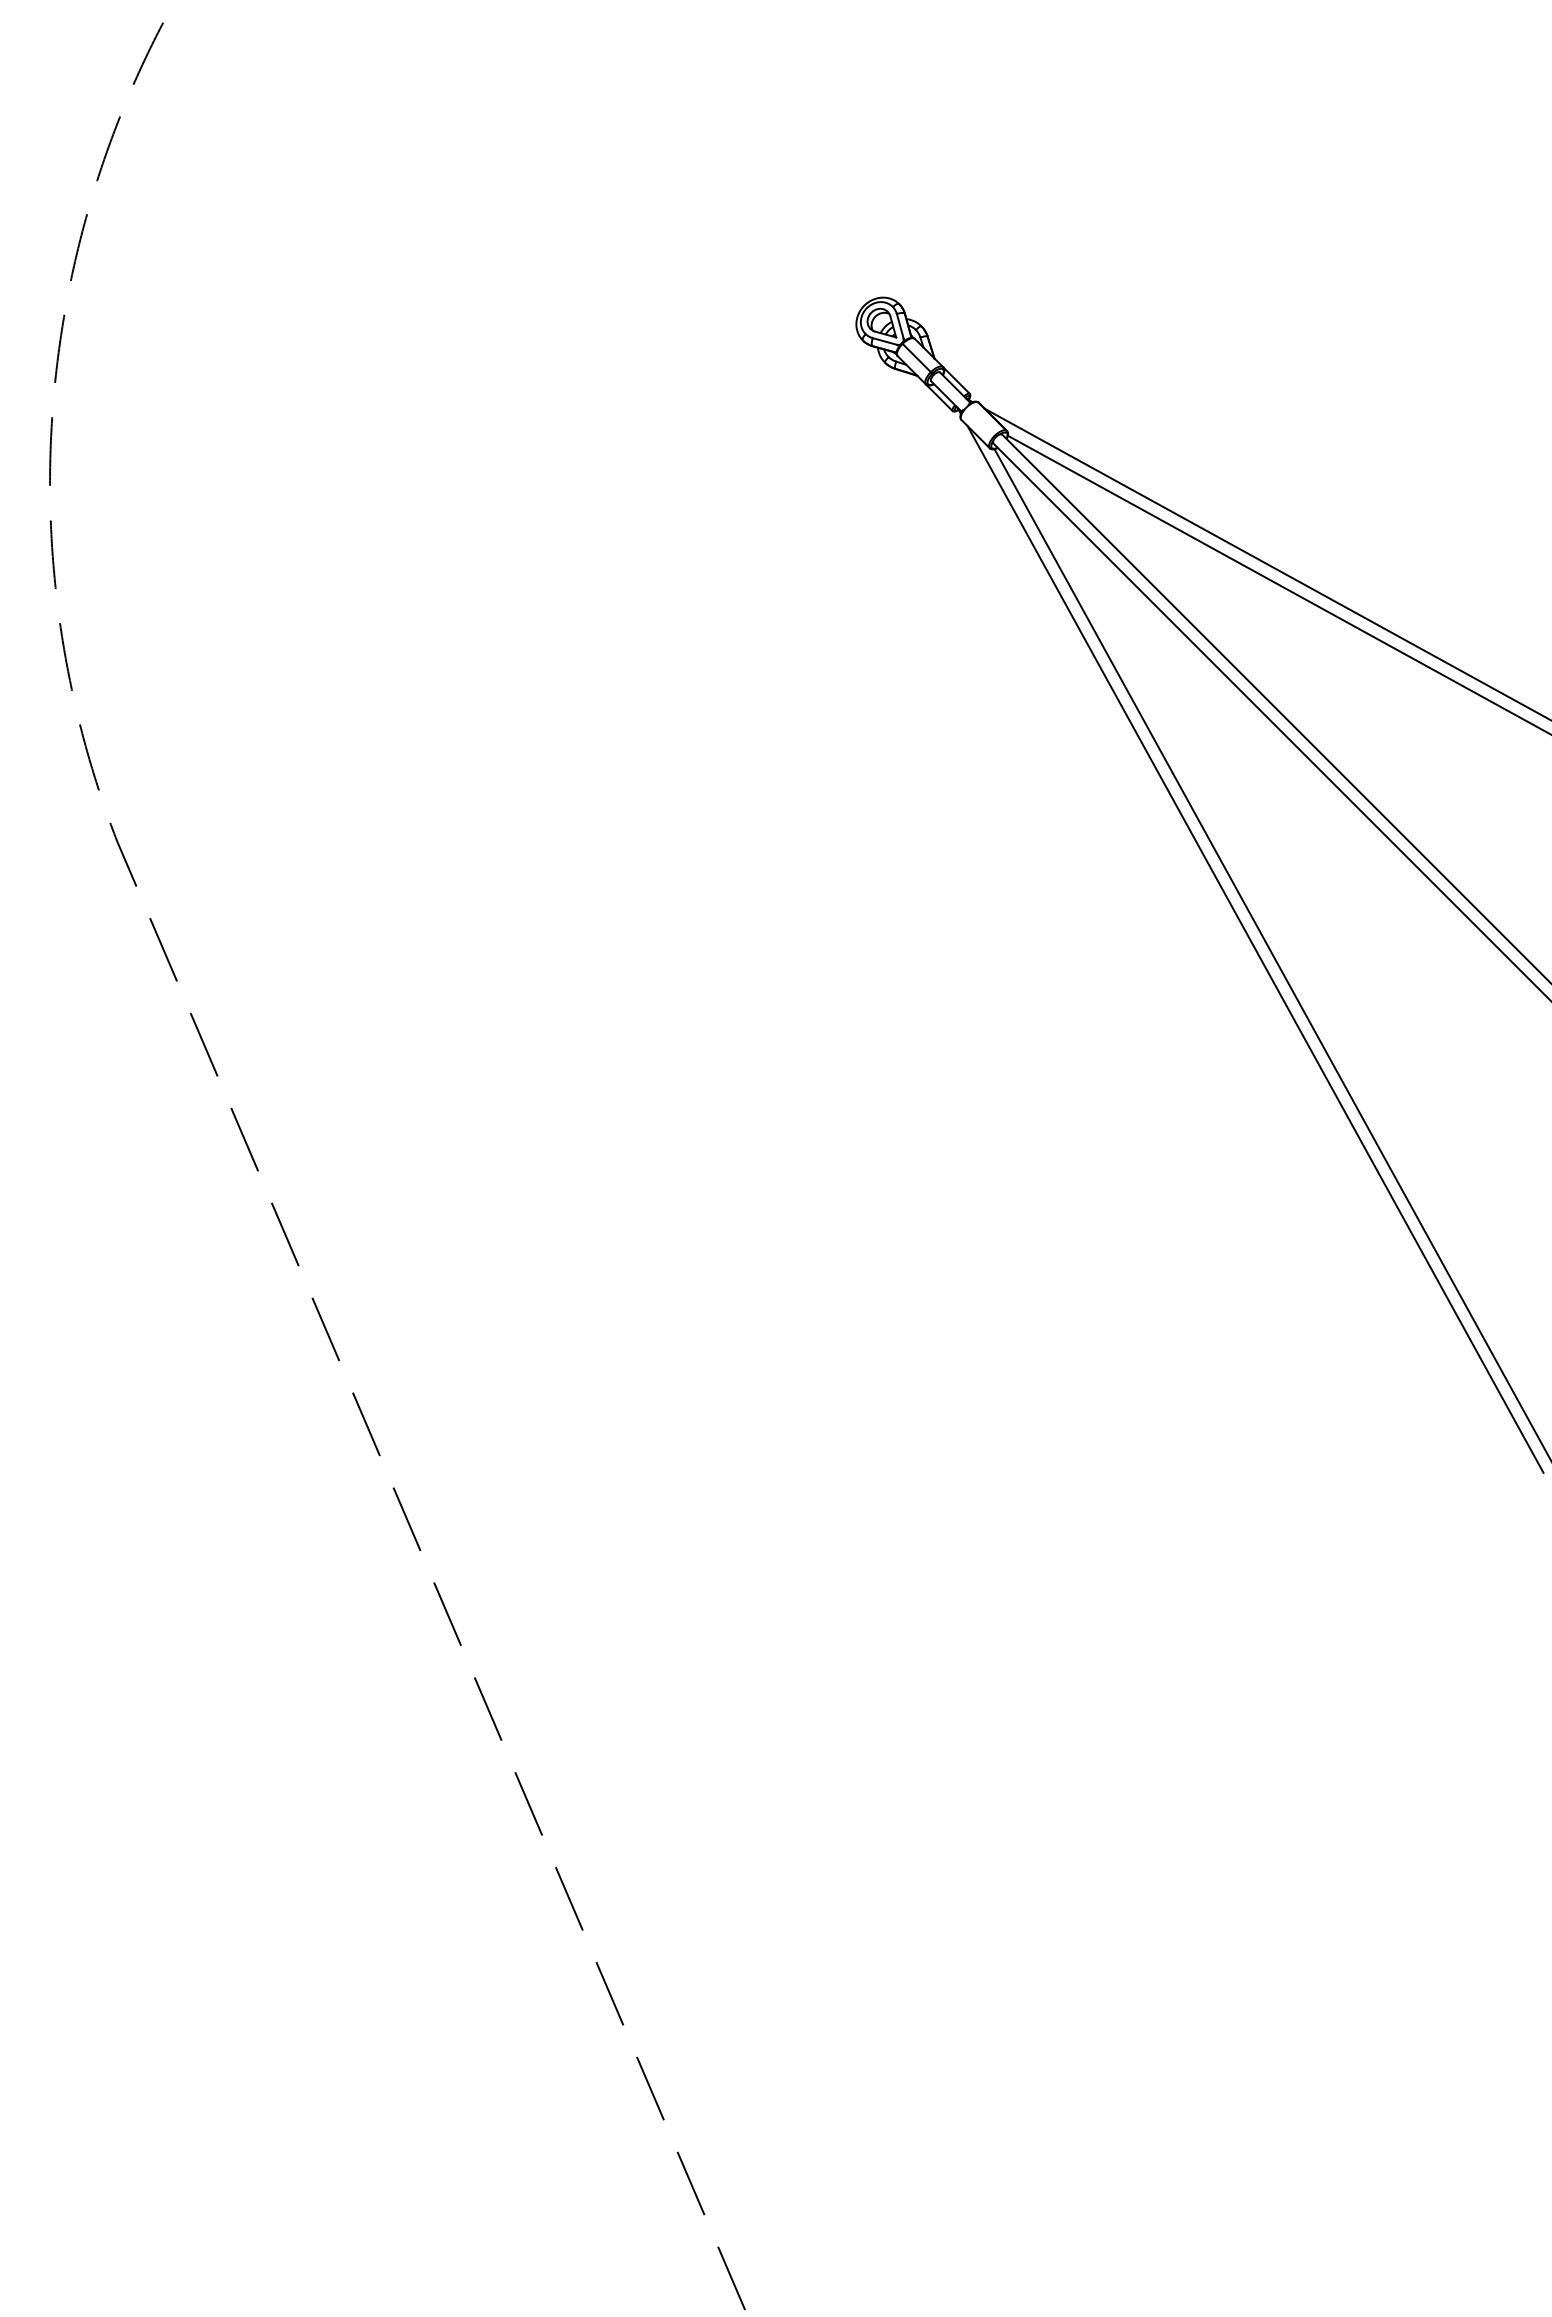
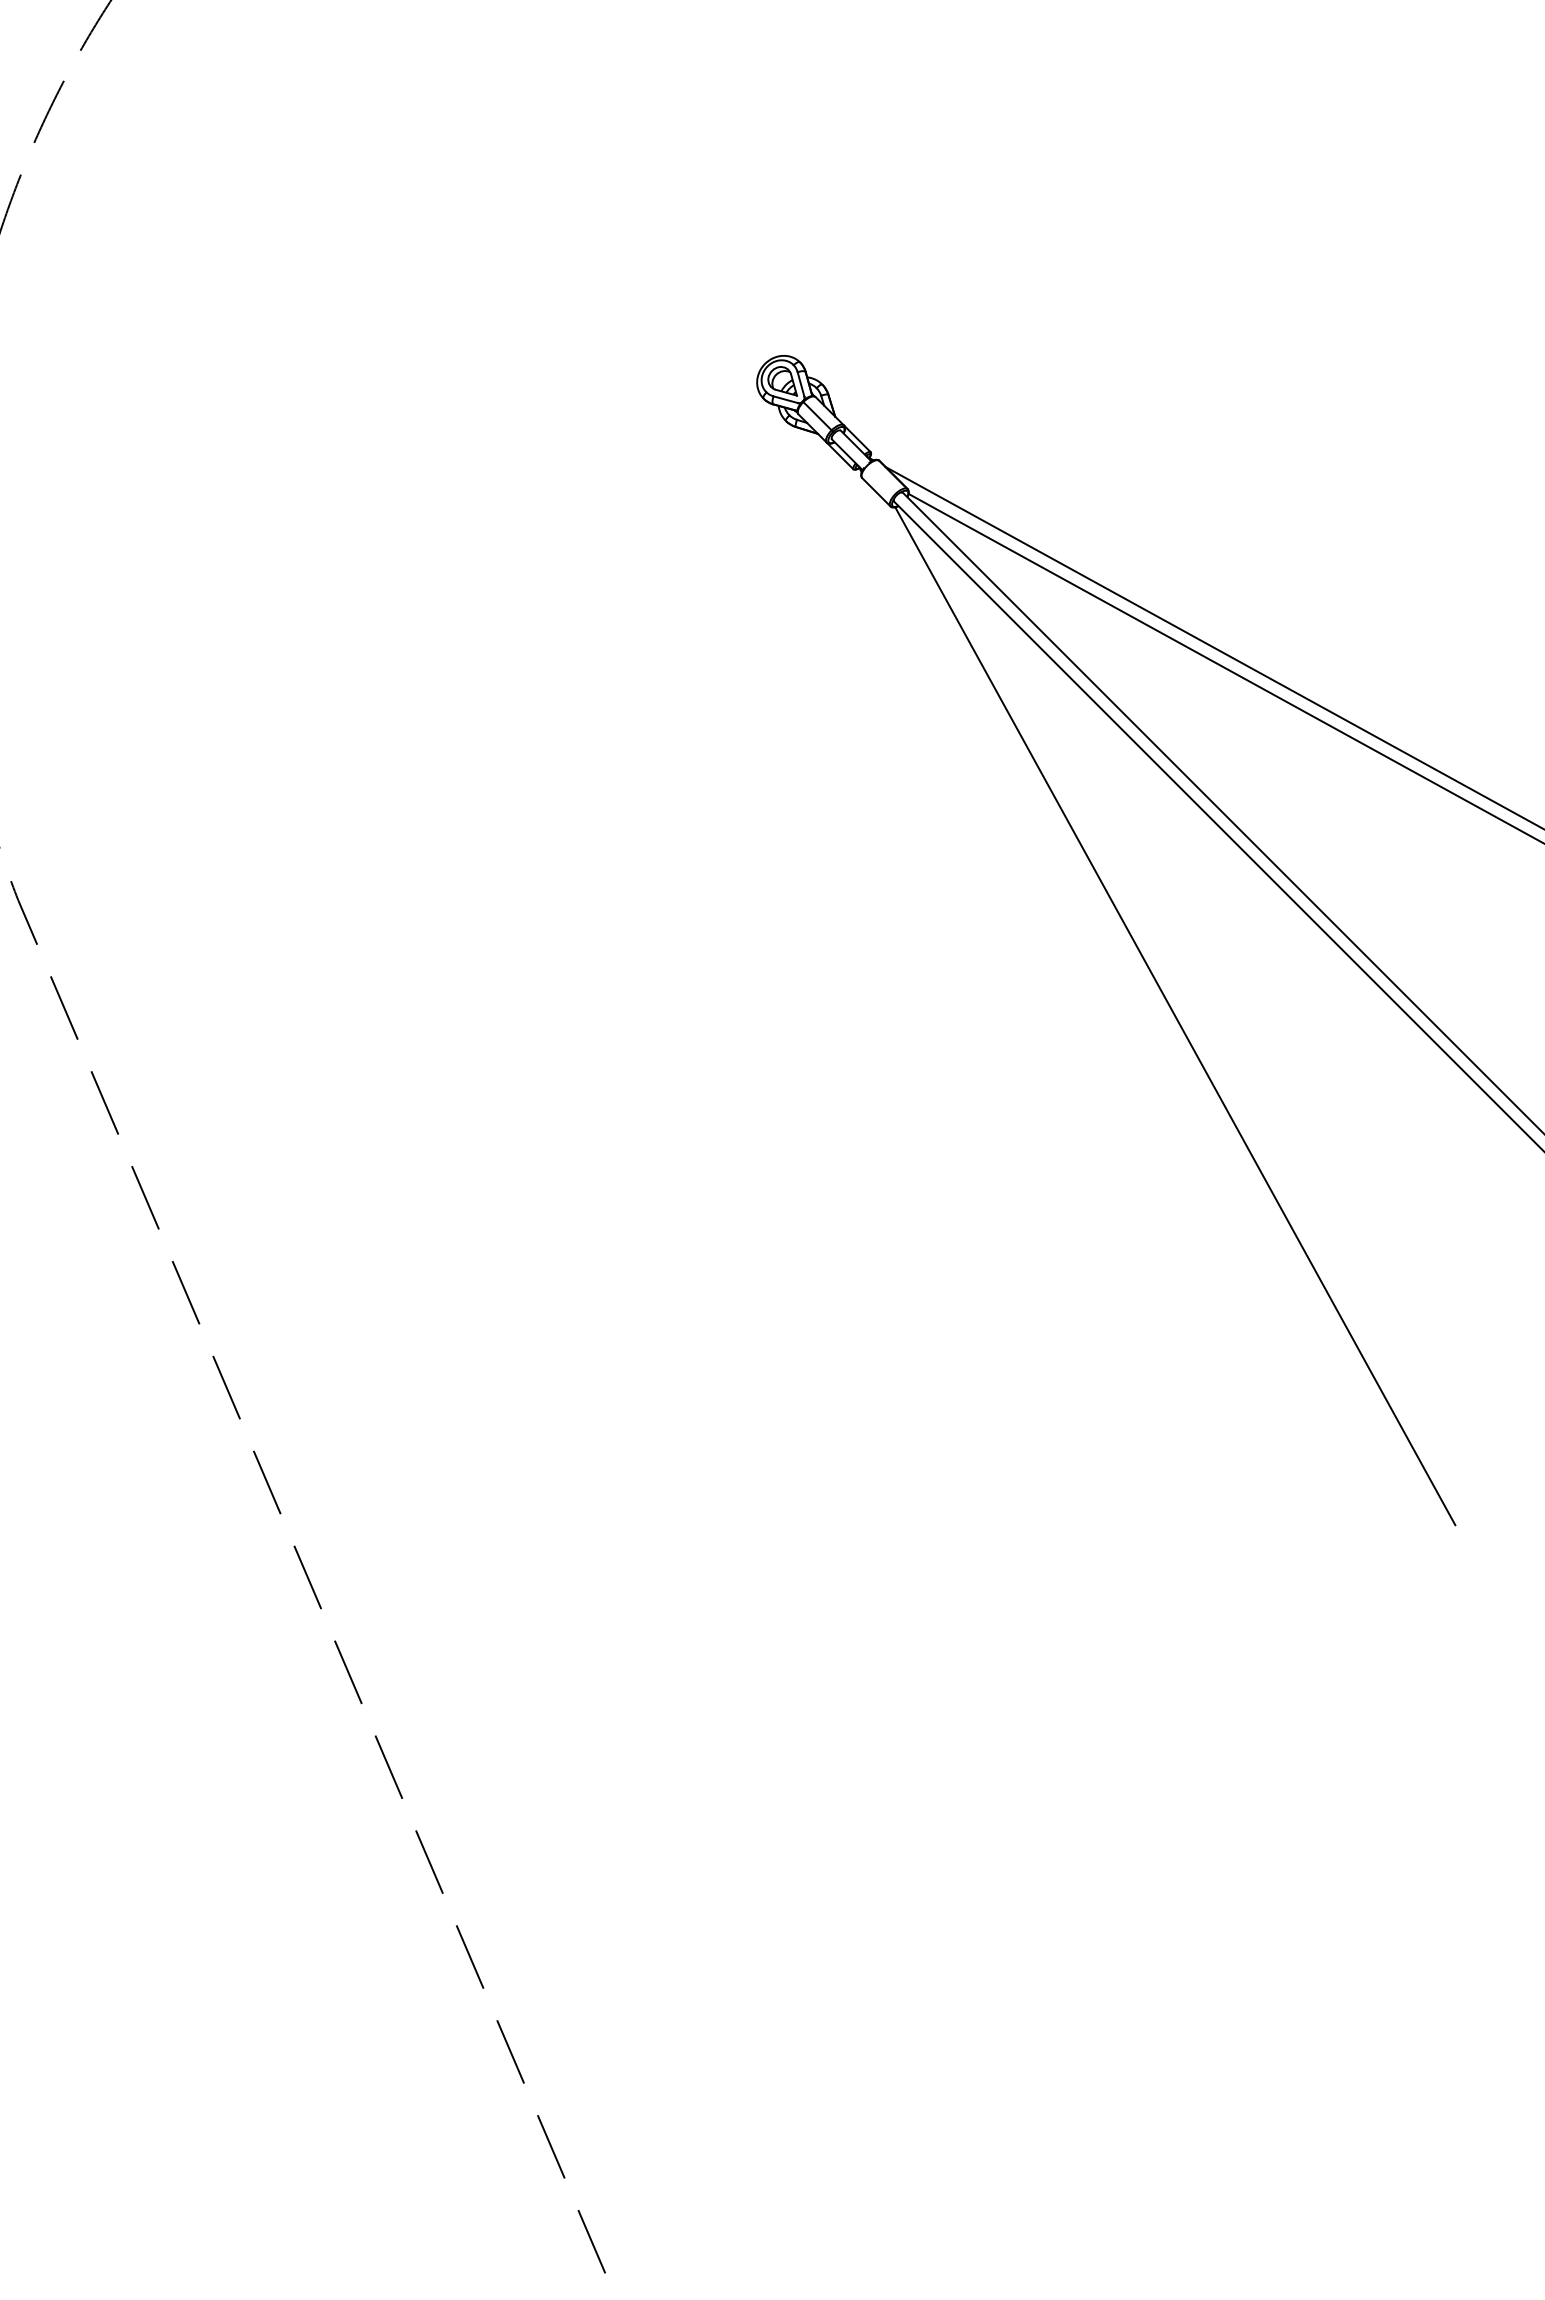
line: (1255, 948) -> (1156, 1006), removed

